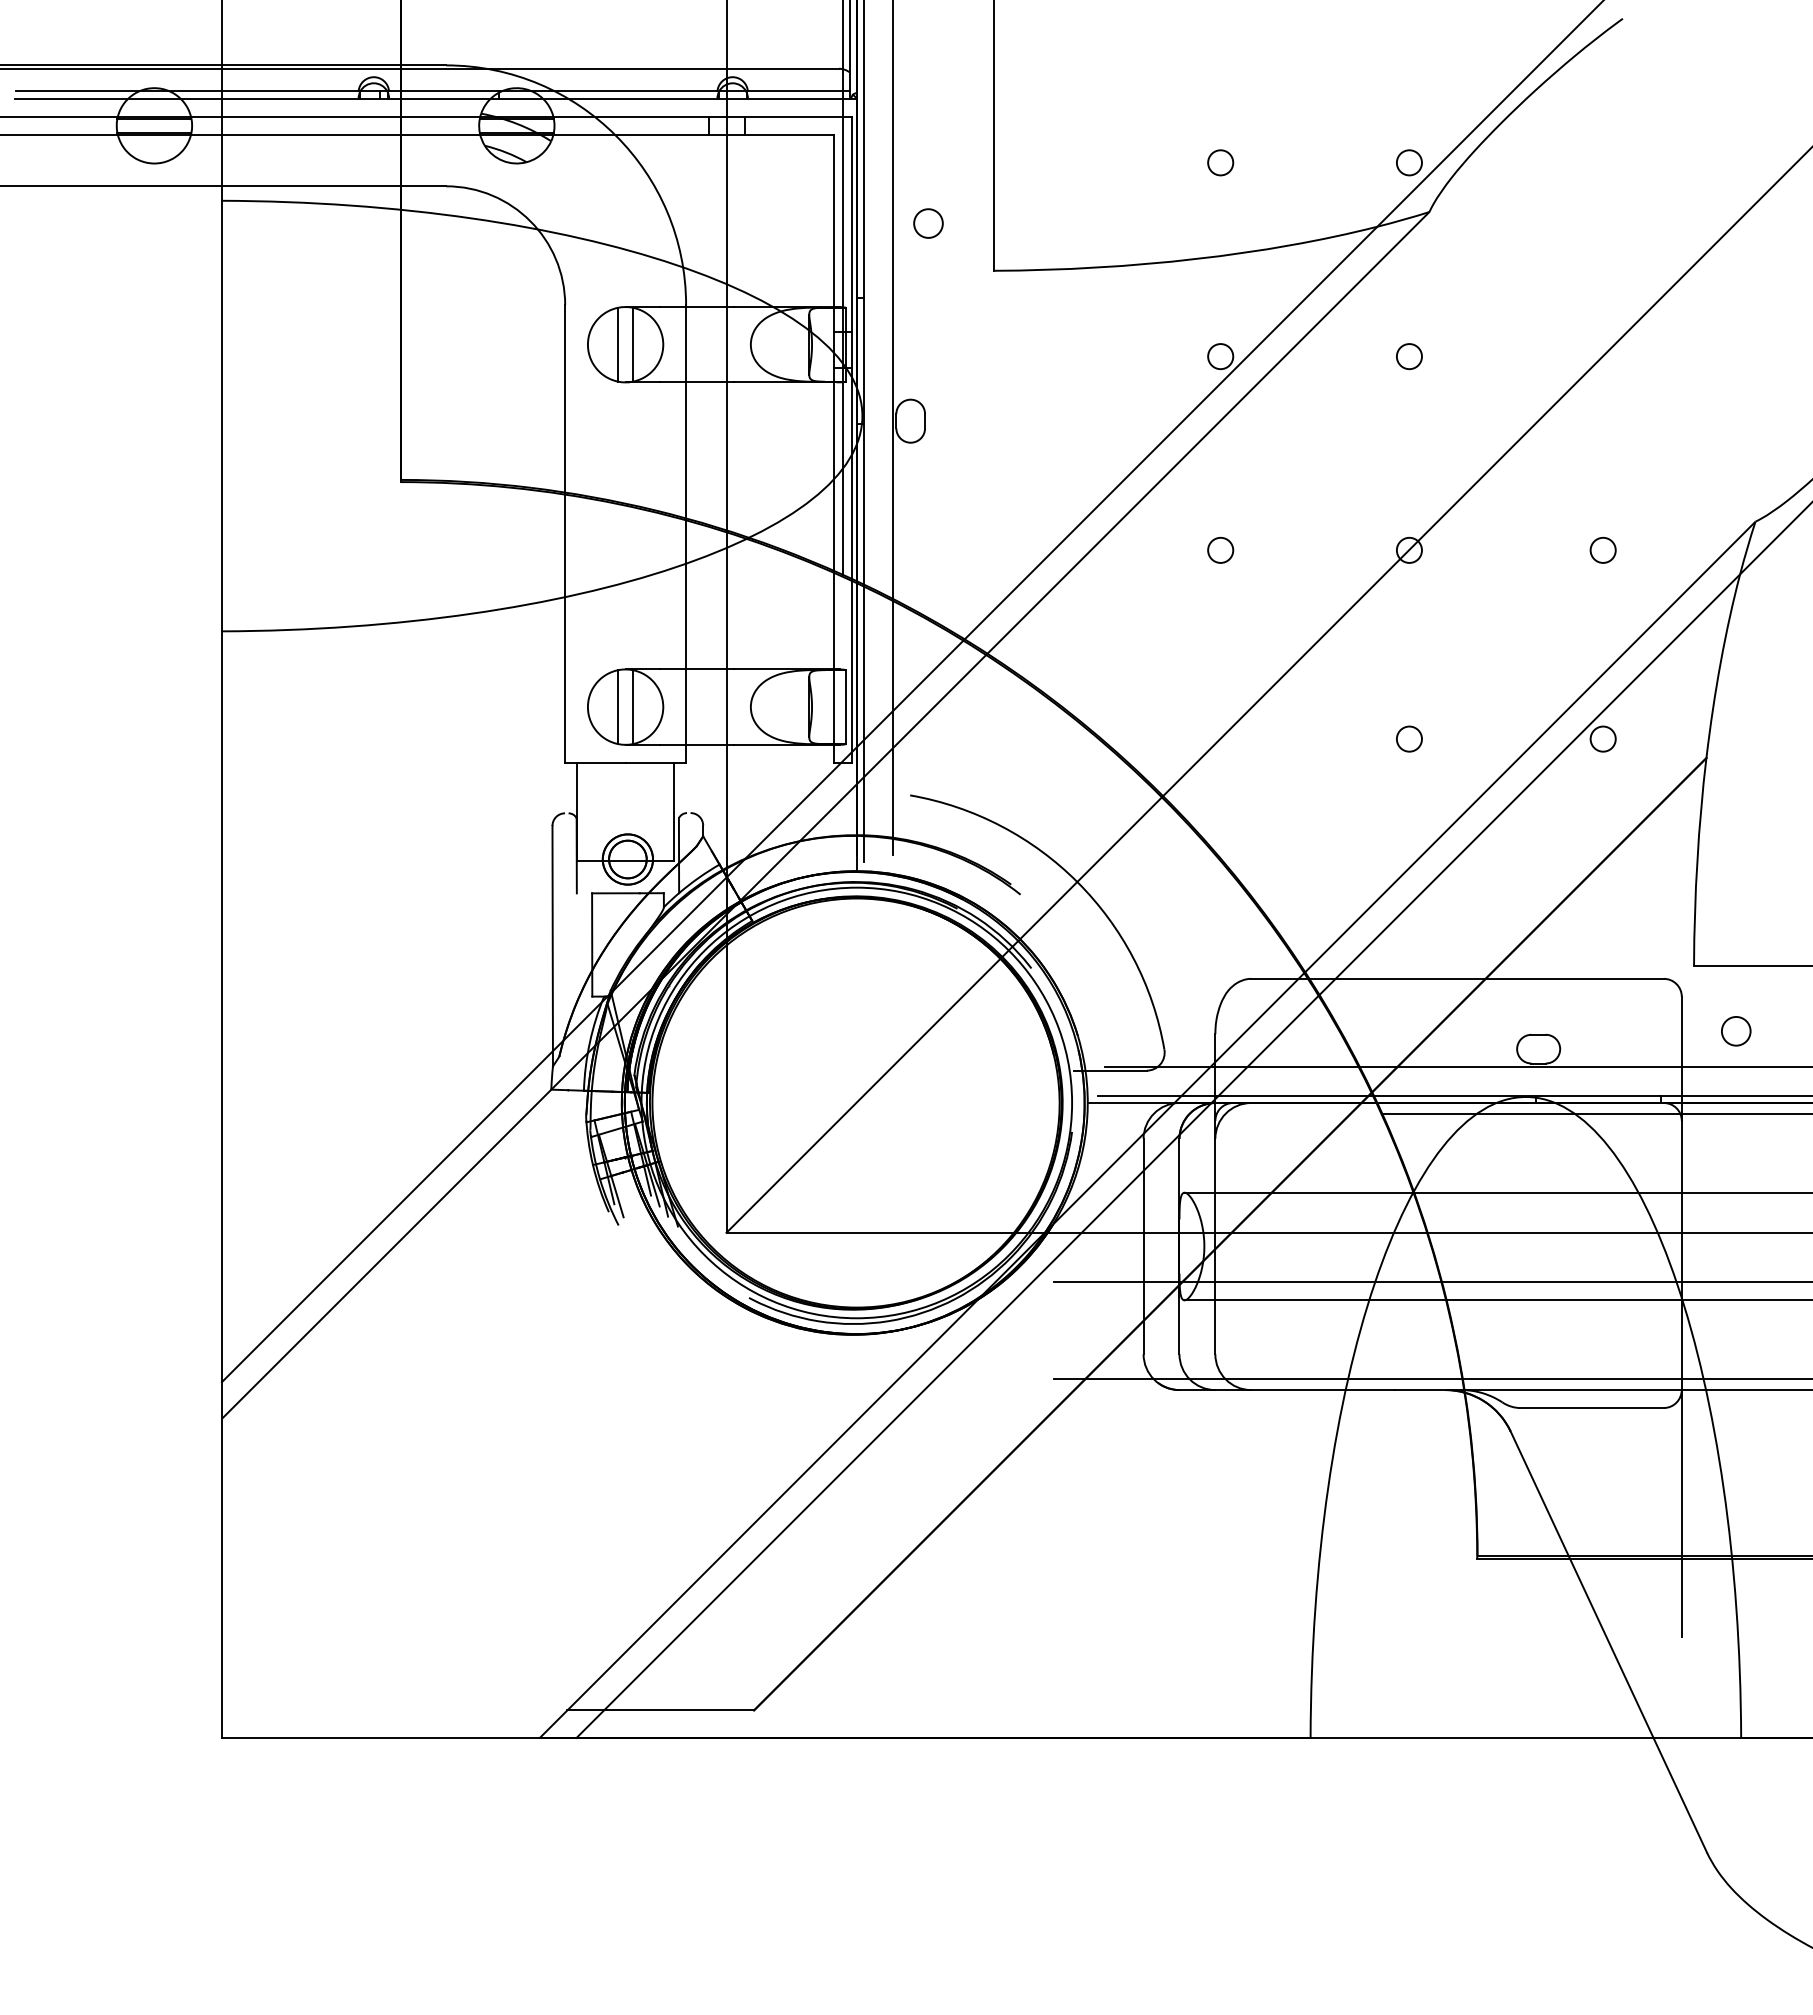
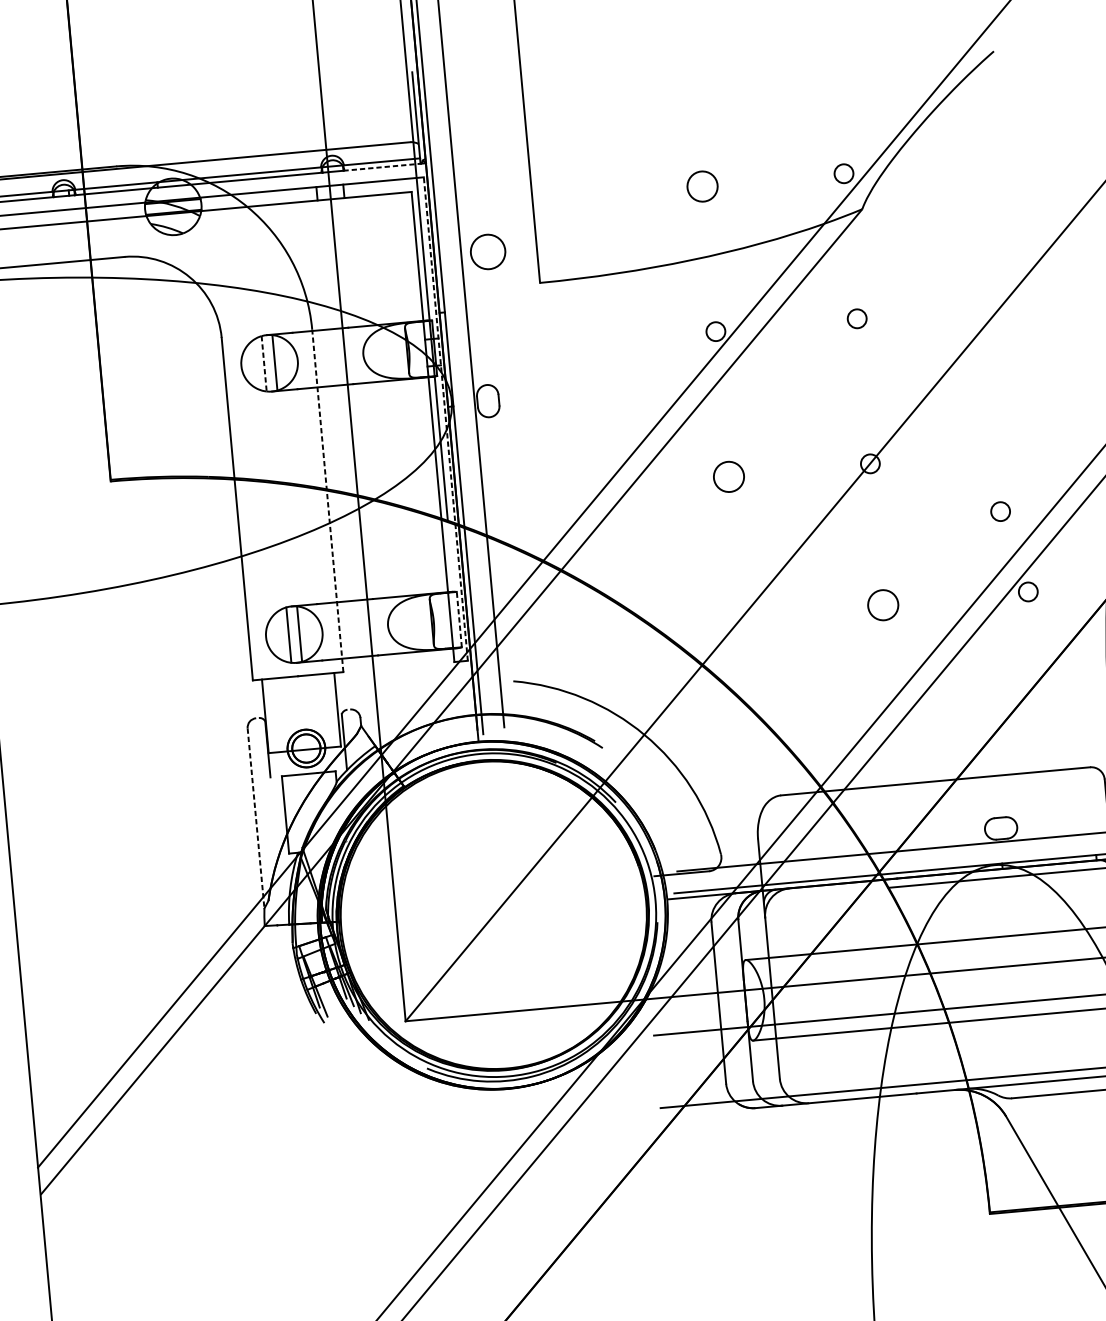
line: (799, 98) -> (383, 167), solid -> dashed
circle: (1220, 162) -> (702, 186), size x1.6
circle: (928, 223) -> (488, 251), size x1.6
line: (618, 344) -> (264, 363), solid -> dashed
line: (852, 439) -> (445, 418), solid -> dashed
line: (686, 534) -> (328, 501), solid -> dashed
circle: (1220, 549) -> (728, 476), size x1.6
circle: (1602, 549) -> (1000, 511), moved
line: (846, 707) -> (459, 619), solid -> dashed
circle: (1409, 738) -> (883, 604), size x1.6
line: (552, 946) -> (255, 818), solid -> dashed

